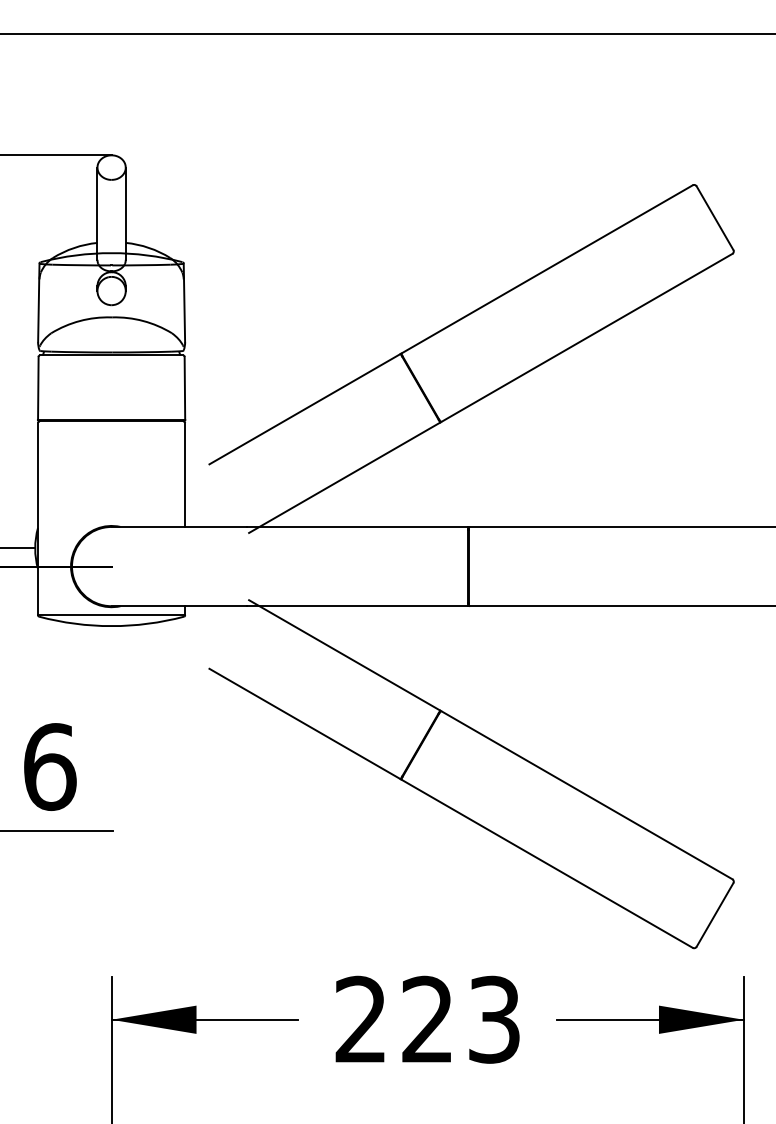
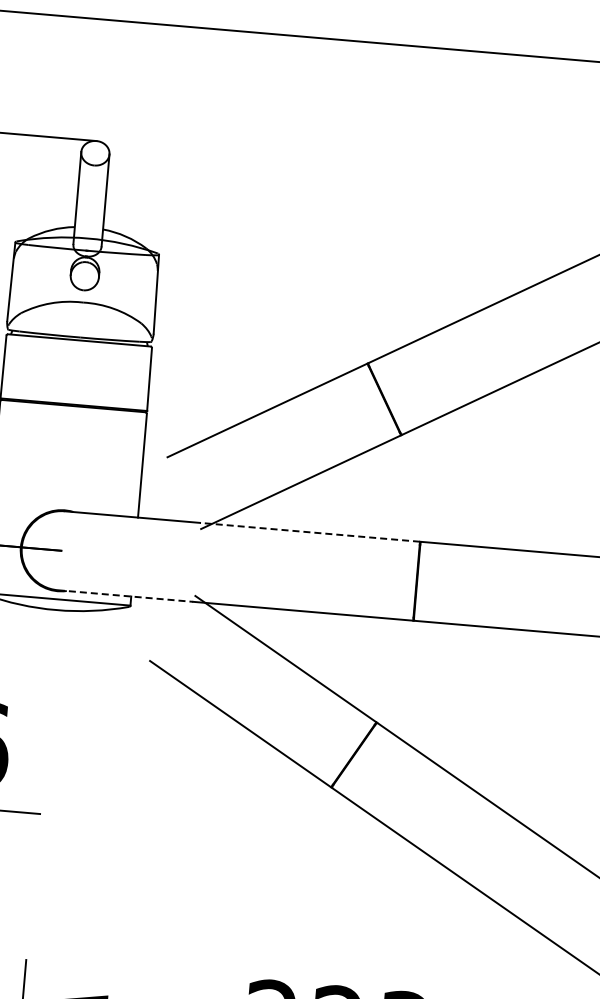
line: (357, 526) -> (309, 531), solid -> dashed
line: (179, 606) -> (125, 596), solid -> dashed

